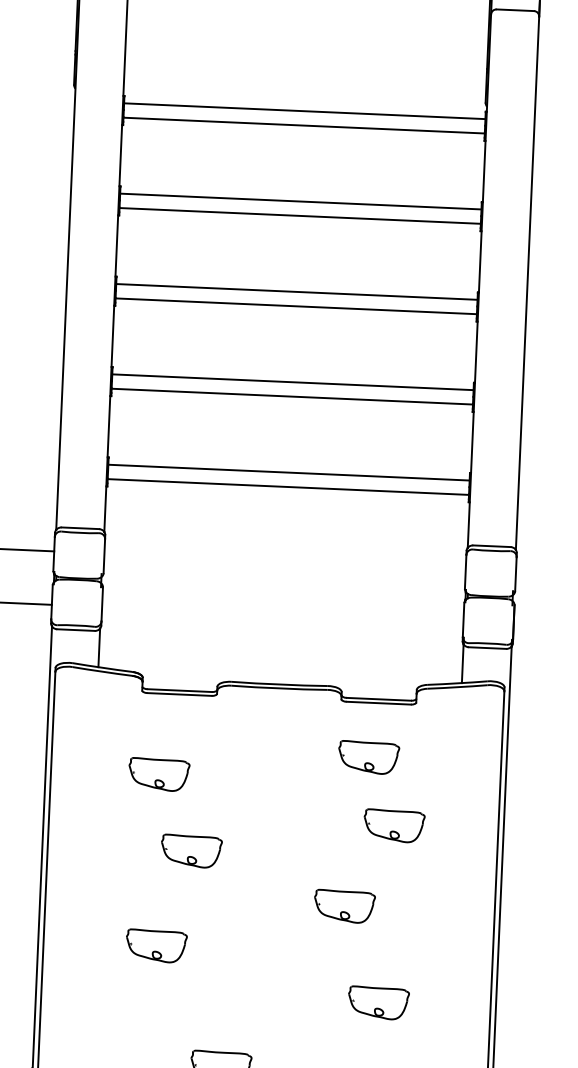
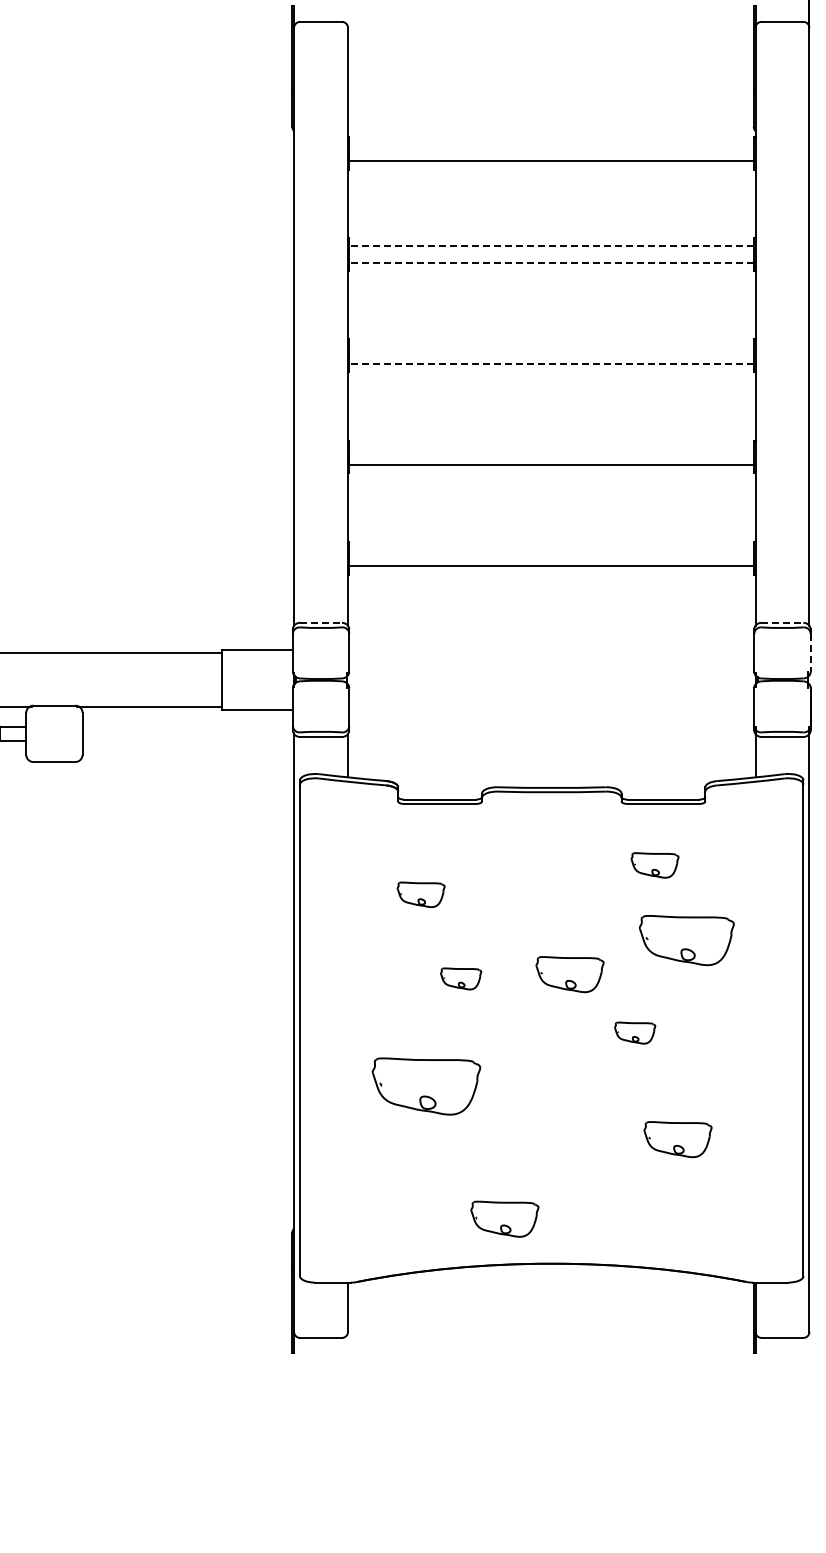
line: (304, 111) -> (551, 145), removed
line: (300, 201) -> (551, 246), solid -> dashed
line: (299, 215) -> (551, 262), solid -> dashed
line: (296, 291) -> (551, 347), removed
line: (296, 305) -> (551, 363), solid -> dashed
line: (292, 382) -> (551, 449), removed
line: (288, 472) -> (551, 550), removed
line: (80, 528) -> (321, 622), solid -> dashed
line: (492, 545) -> (782, 622), solid -> dashed
line: (515, 574) -> (810, 653), solid -> dashed
part: (368, 757) -> (654, 865), size x0.7
part: (158, 774) -> (420, 894), size x0.7
part: (393, 825) -> (686, 940), size x1.4
part: (190, 850) -> (460, 978), size x0.6
part: (288, 851) -> (569, 974), added
part: (344, 905) -> (634, 1032), size x0.6
part: (156, 945) -> (426, 1086), size x1.6

